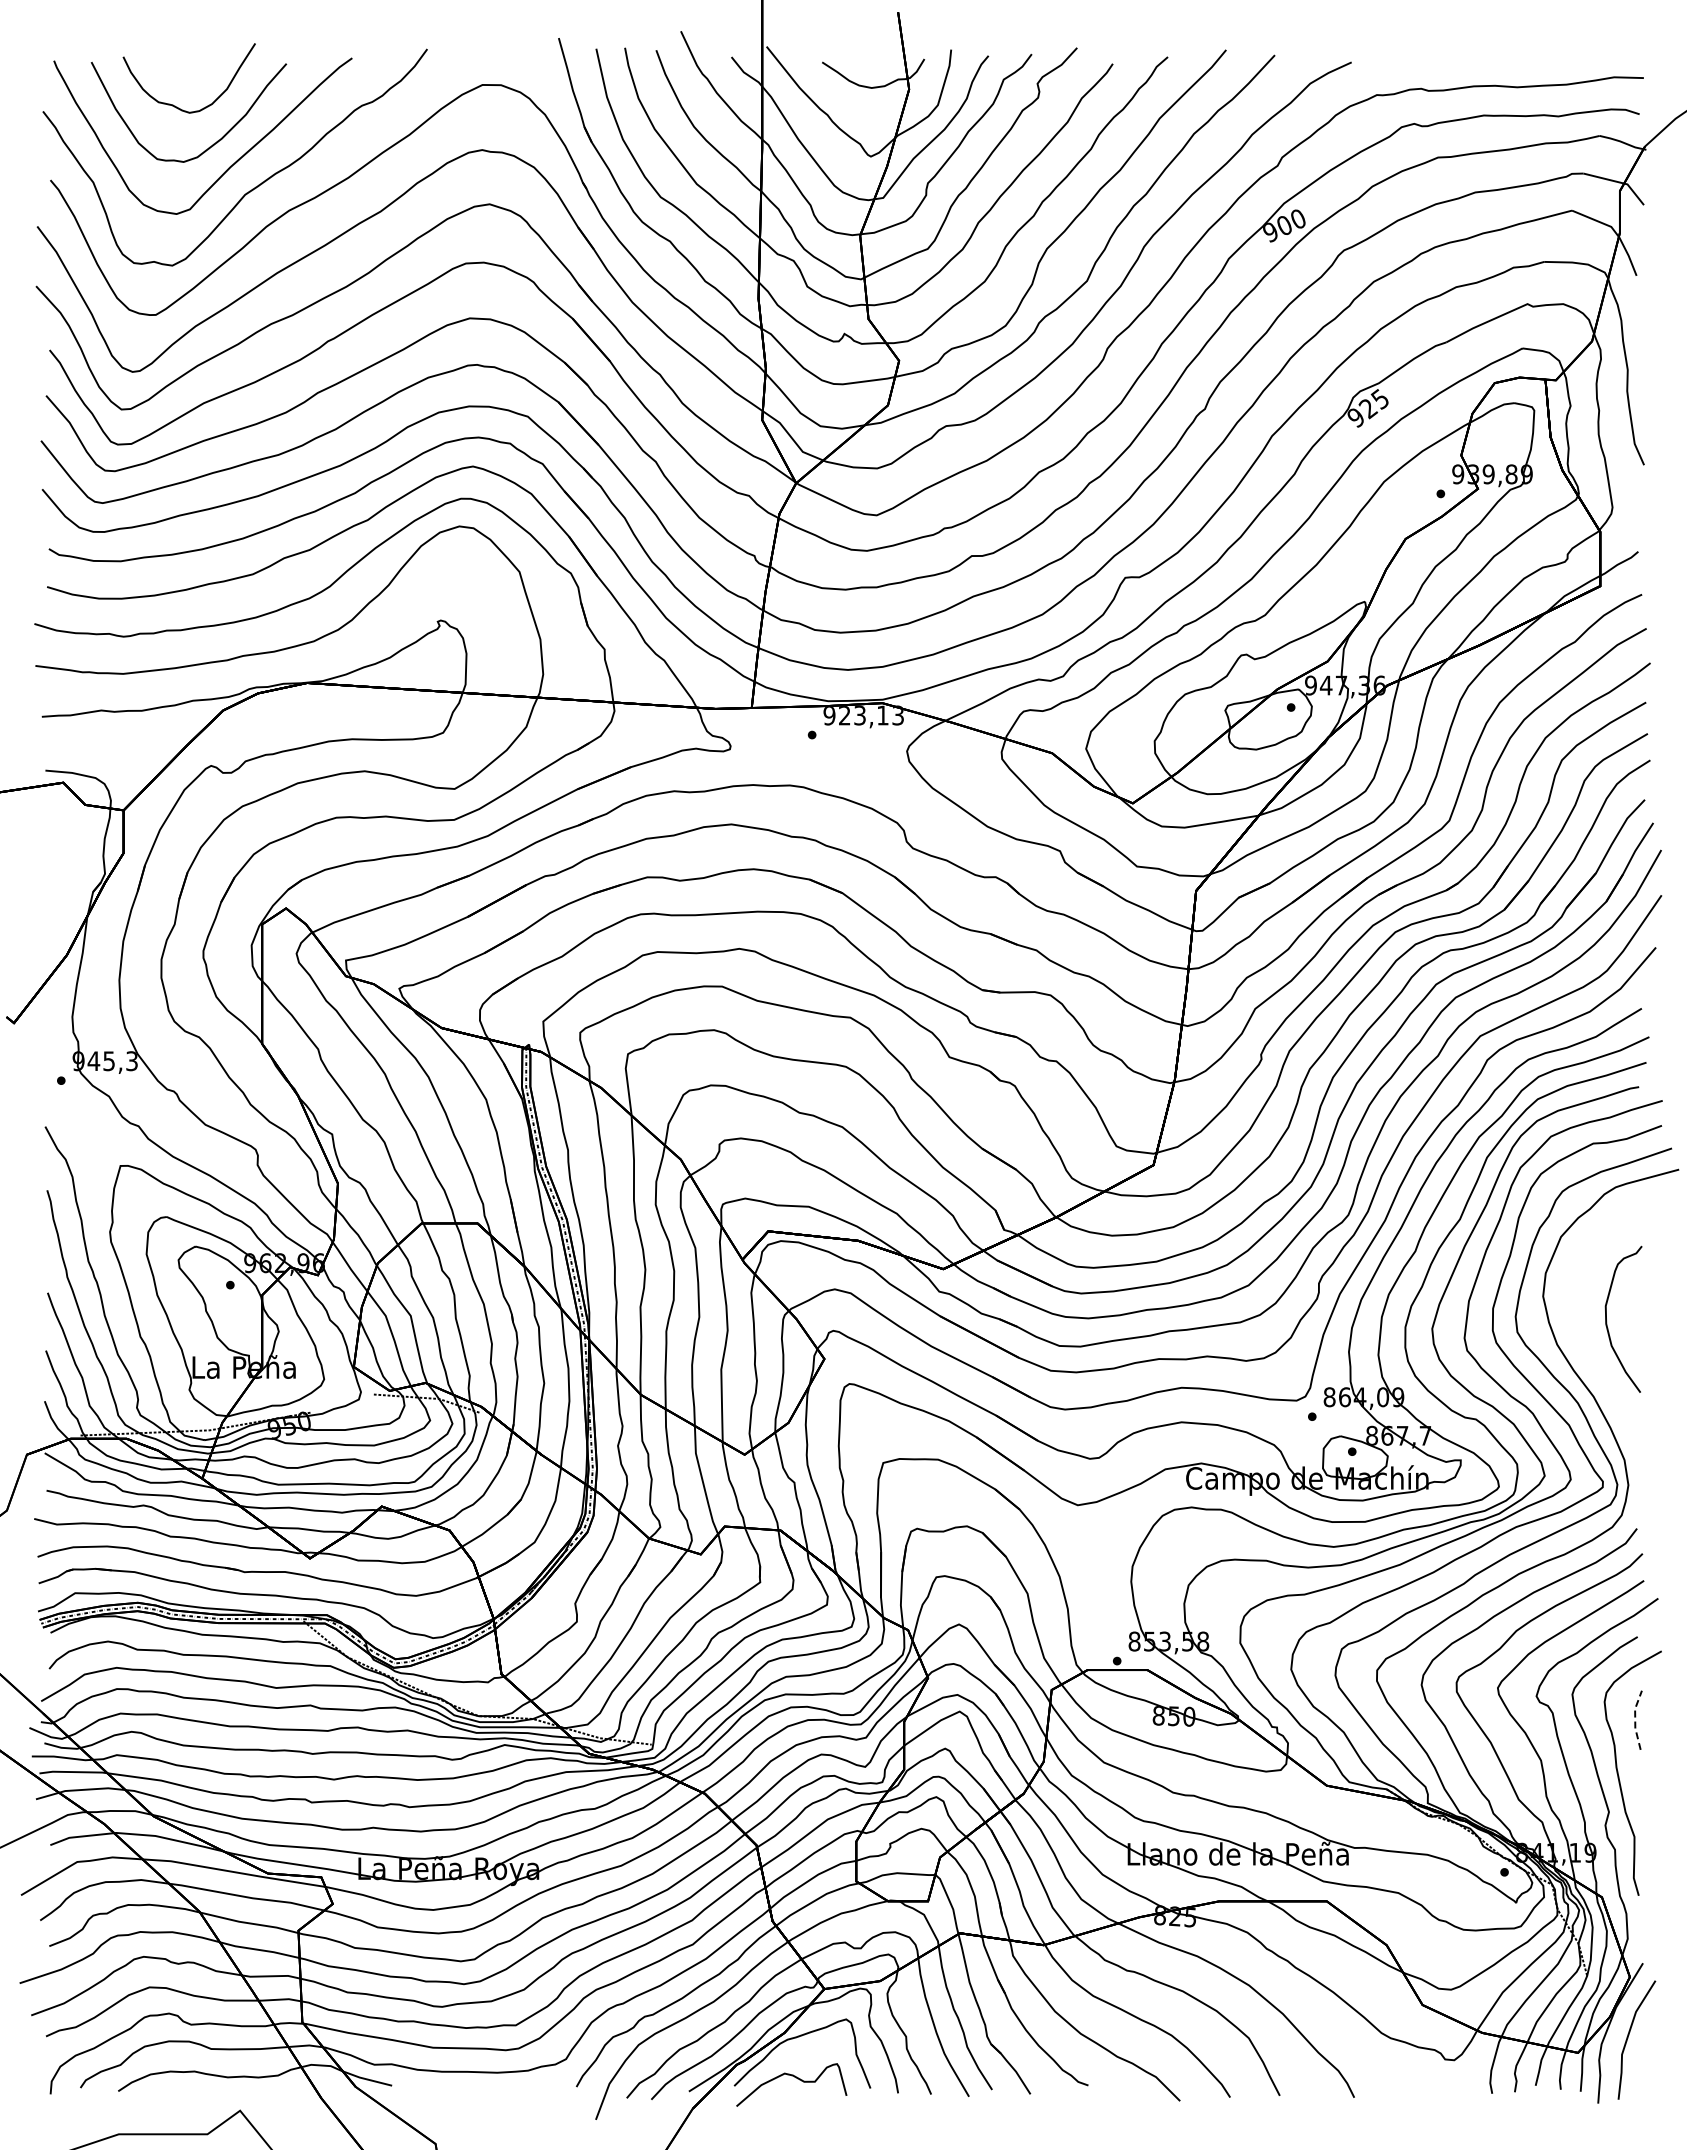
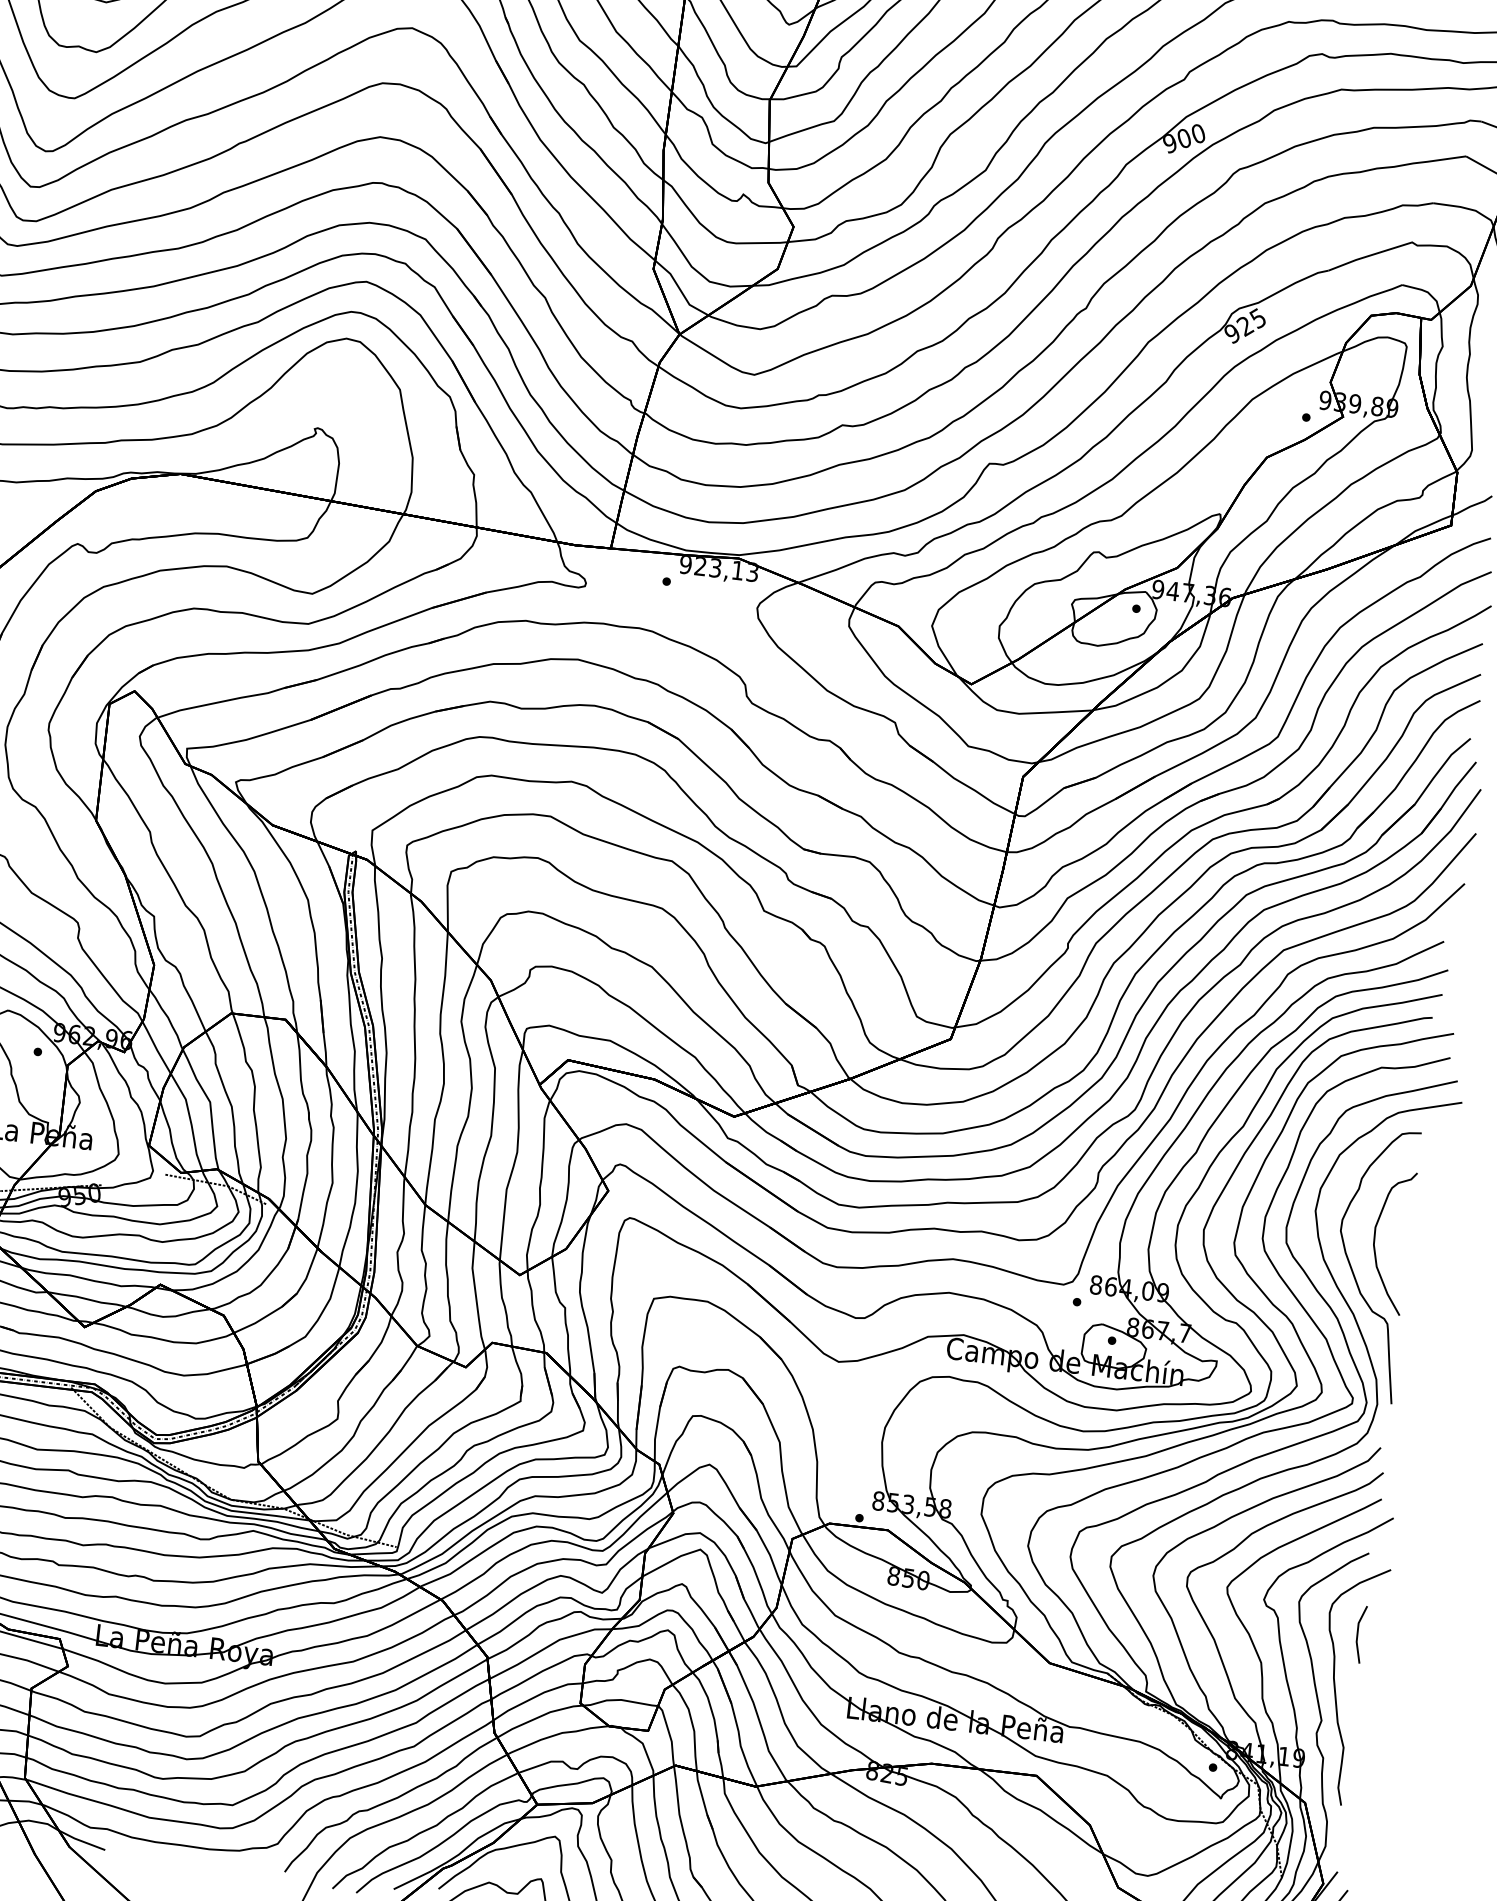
curve: (1588, 1352) -> (1353, 1270), added
line: (1635, 1719) -> (1357, 1633), dashed -> solid

